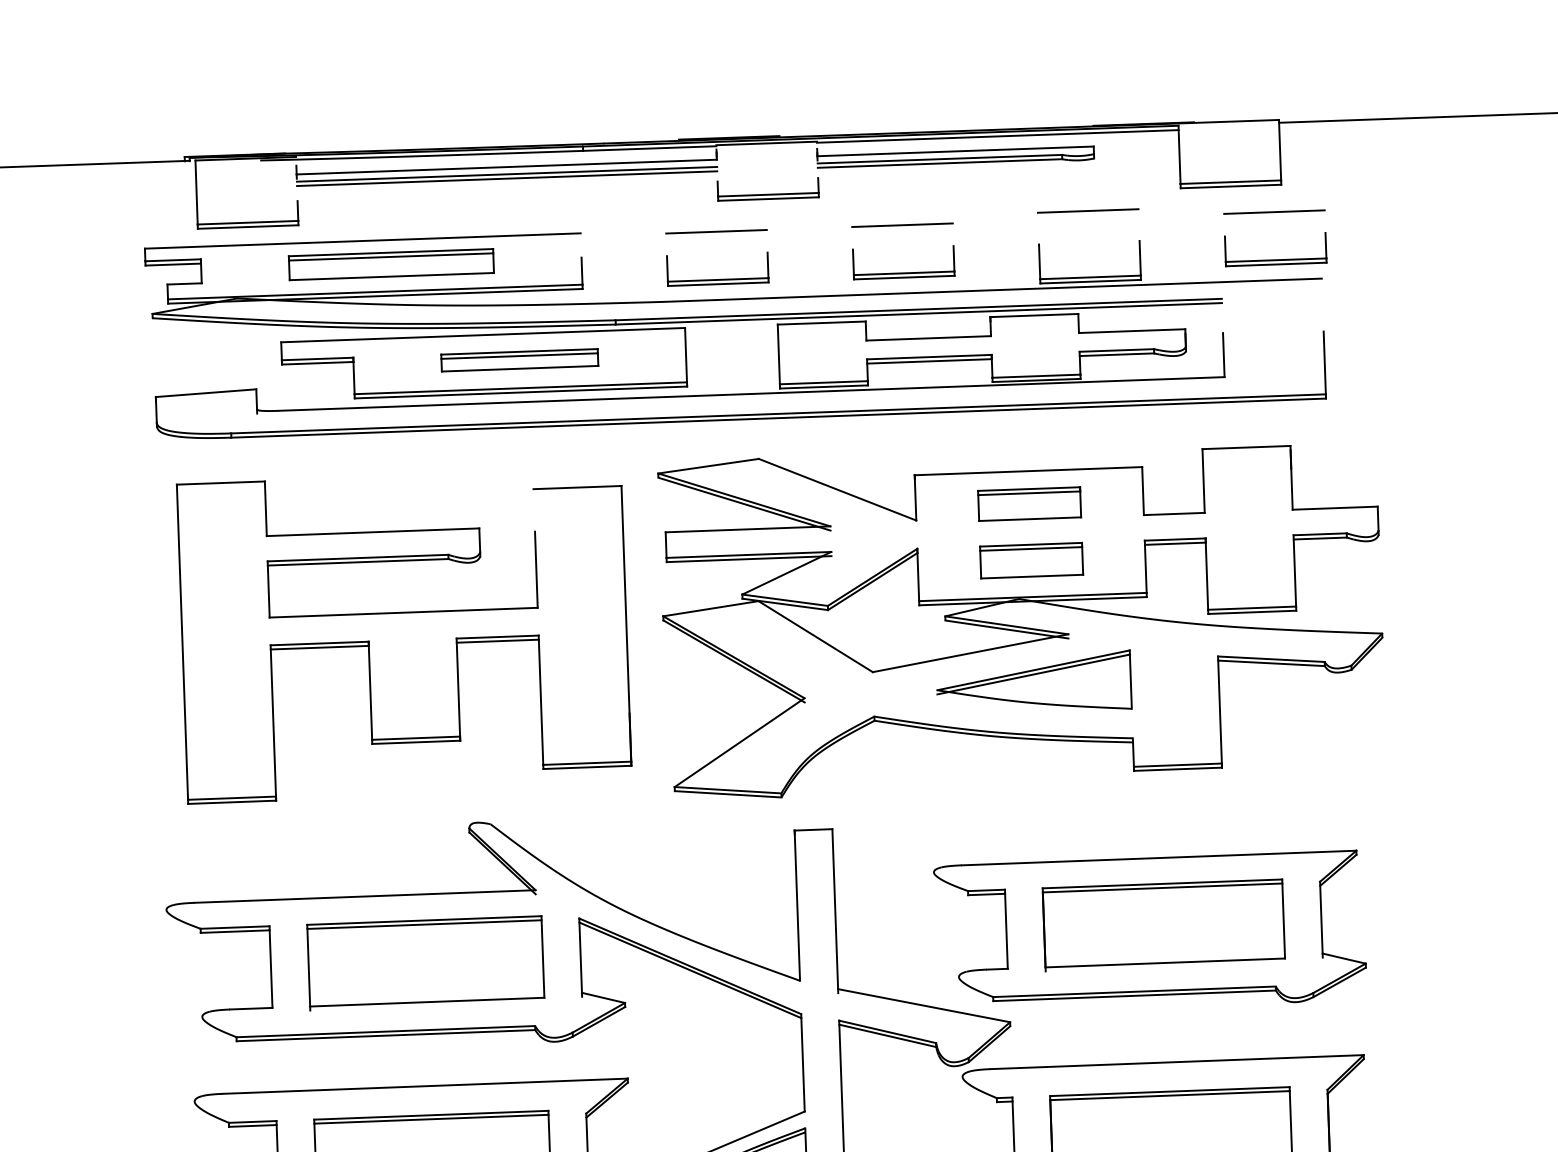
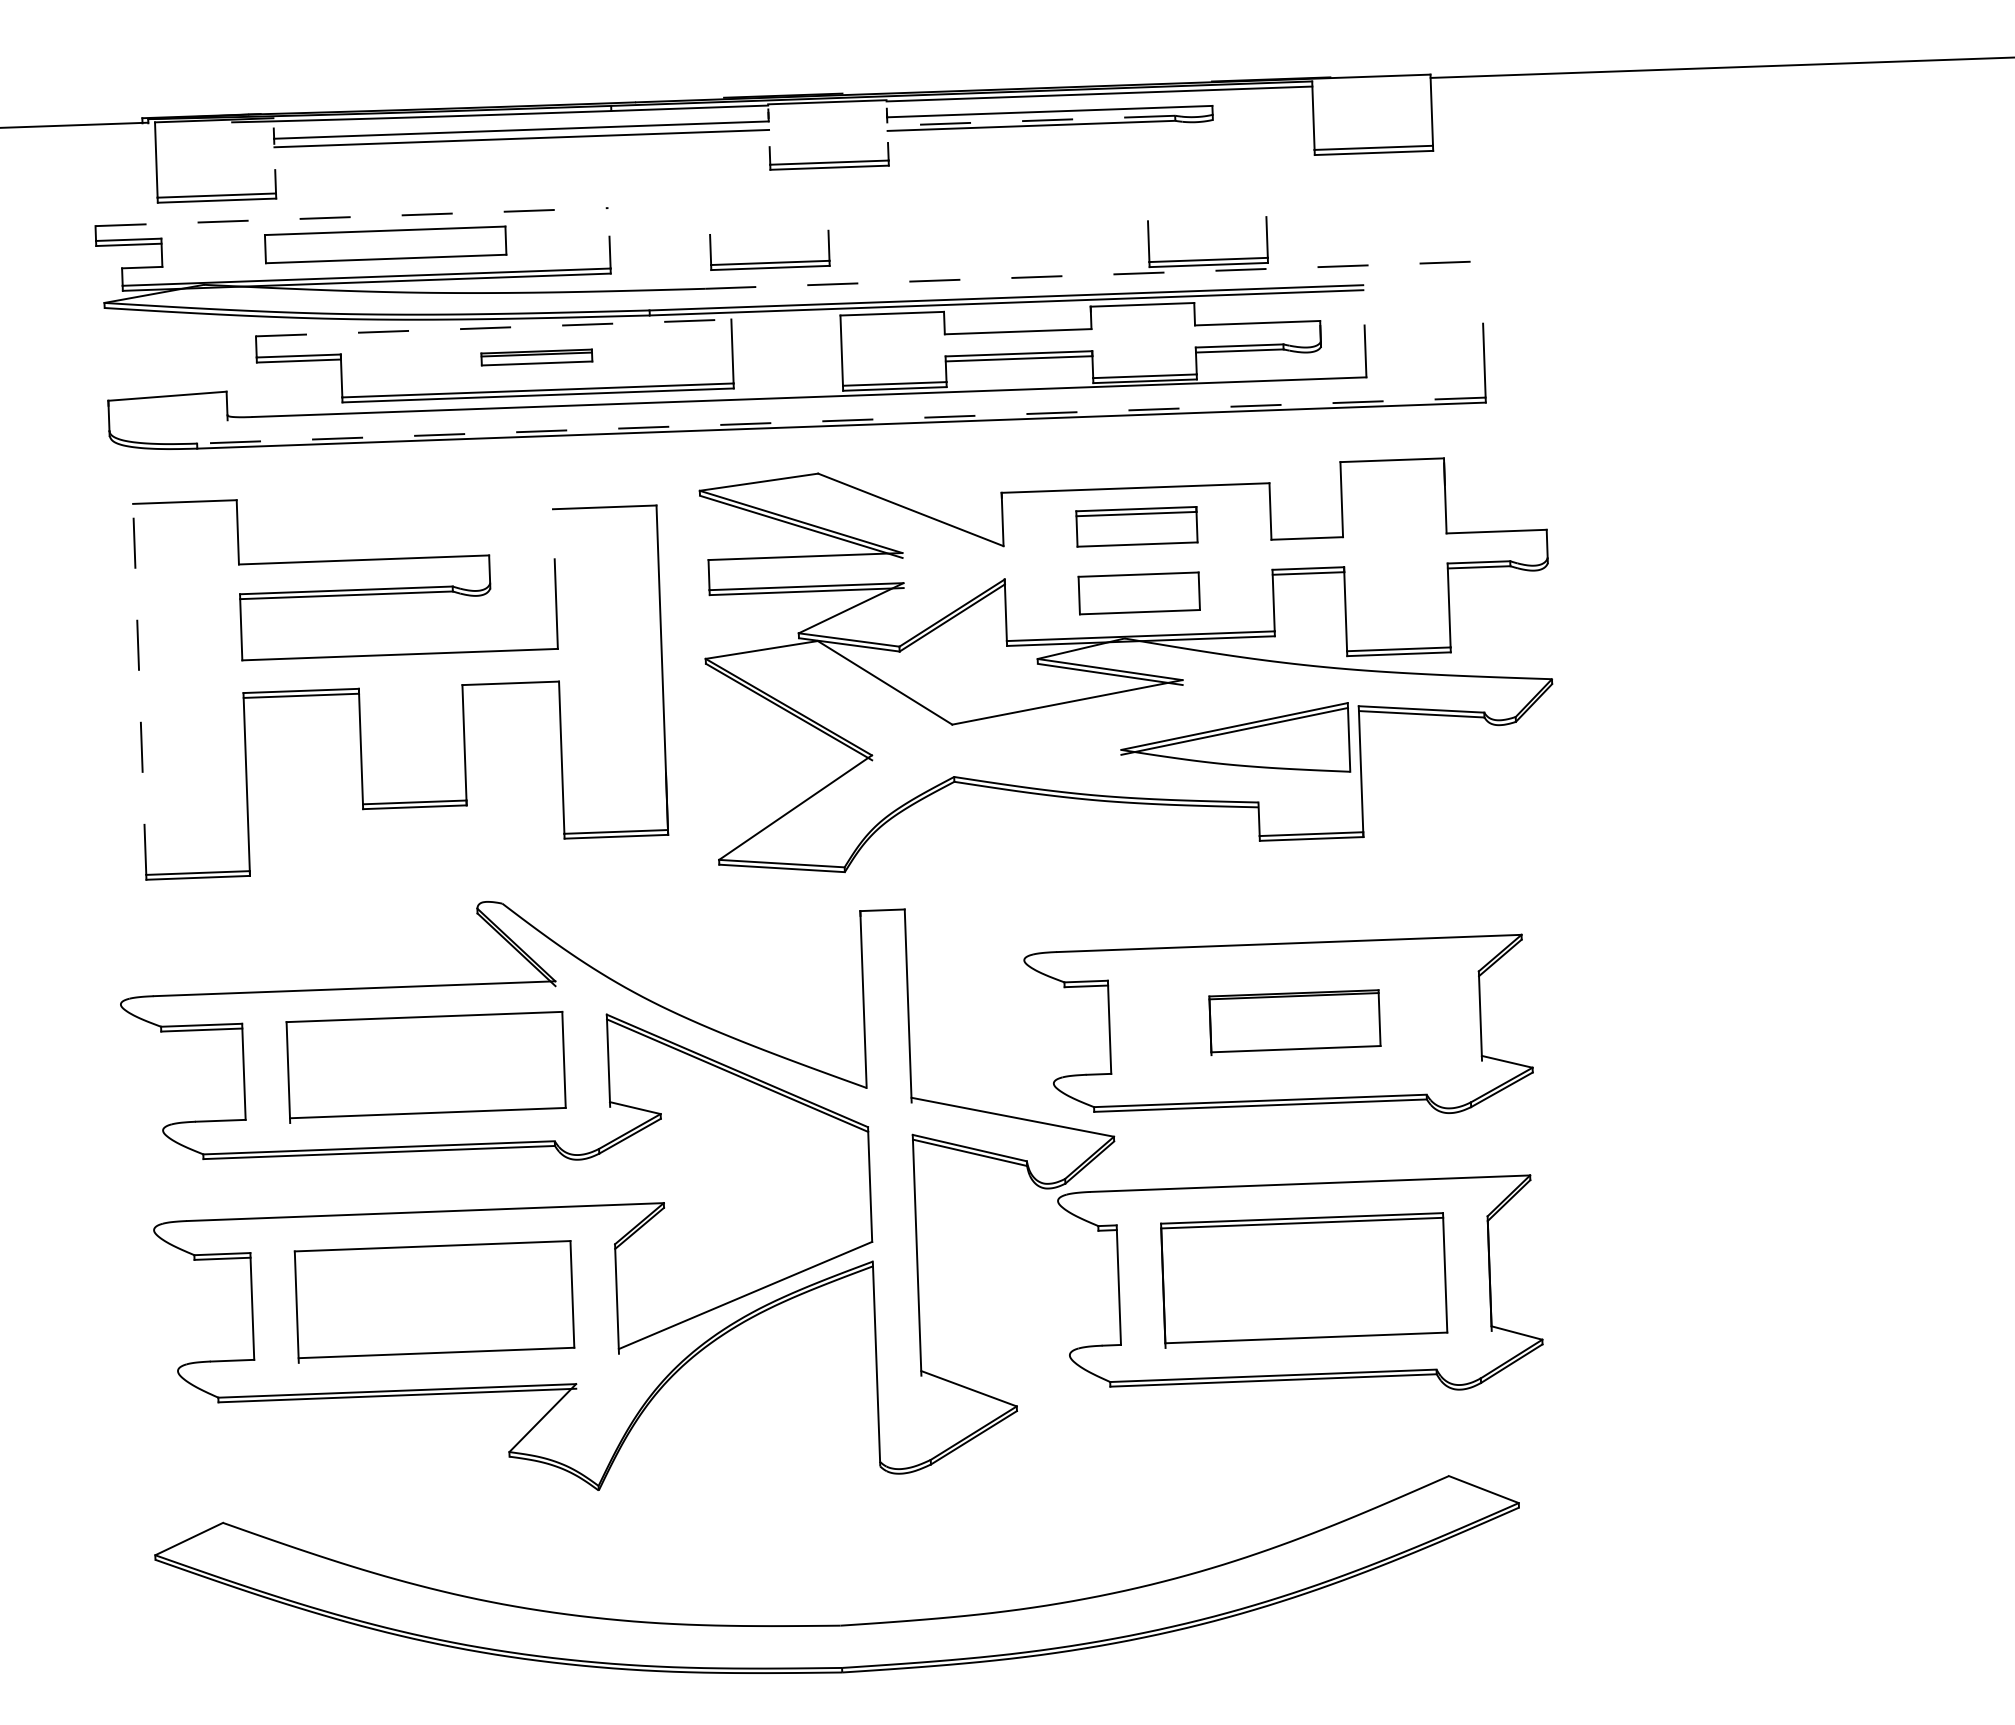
line: (940, 158) -> (1031, 120), solid -> dashed
line: (506, 178) -> (521, 143), removed
line: (1087, 210) -> (1205, 181), removed
line: (1273, 212) -> (1424, 183), removed
line: (902, 225) -> (987, 198), removed
line: (716, 231) -> (768, 206), removed
line: (363, 241) -> (352, 217), solid -> dashed
line: (391, 256) -> (385, 235), removed
part: (1275, 259) -> (1426, 238), removed
part: (903, 272) -> (988, 254), removed
line: (992, 290) -> (1093, 275), solid -> dashed
line: (483, 334) -> (493, 327), solid -> dashed
part: (519, 360) -> (536, 357), size x0.6
line: (778, 413) -> (841, 420), solid -> dashed
line: (1030, 548) -> (1138, 579), removed
line: (497, 640) -> (510, 687), removed
line: (182, 642) -> (139, 689), solid -> dashed
part: (1034, 679) -> (1235, 737), moved
line: (424, 924) -> (424, 1021), removed
part: (1163, 925) -> (1294, 1022), size x0.6
line: (431, 1118) -> (432, 1250), removed

